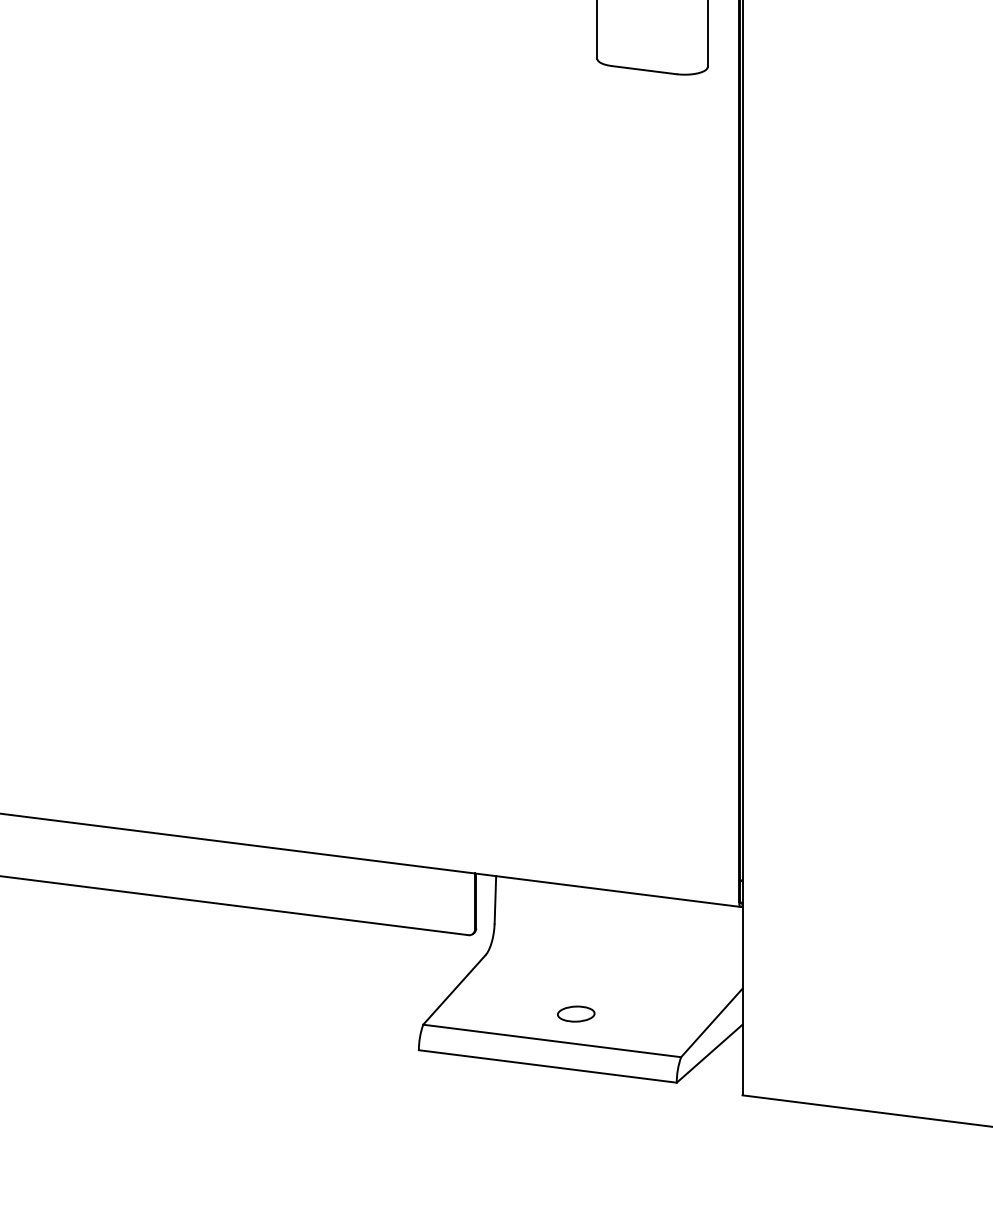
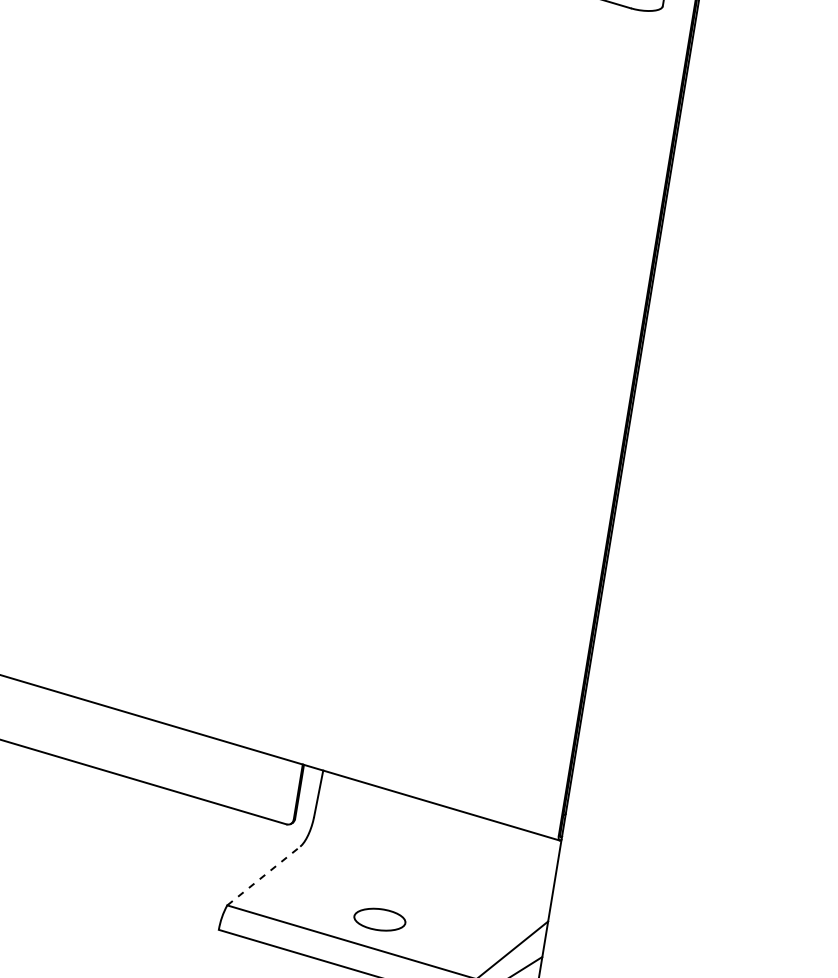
line: (454, 989) -> (263, 875), solid -> dashed
part: (576, 1013) -> (380, 919), size x1.4

